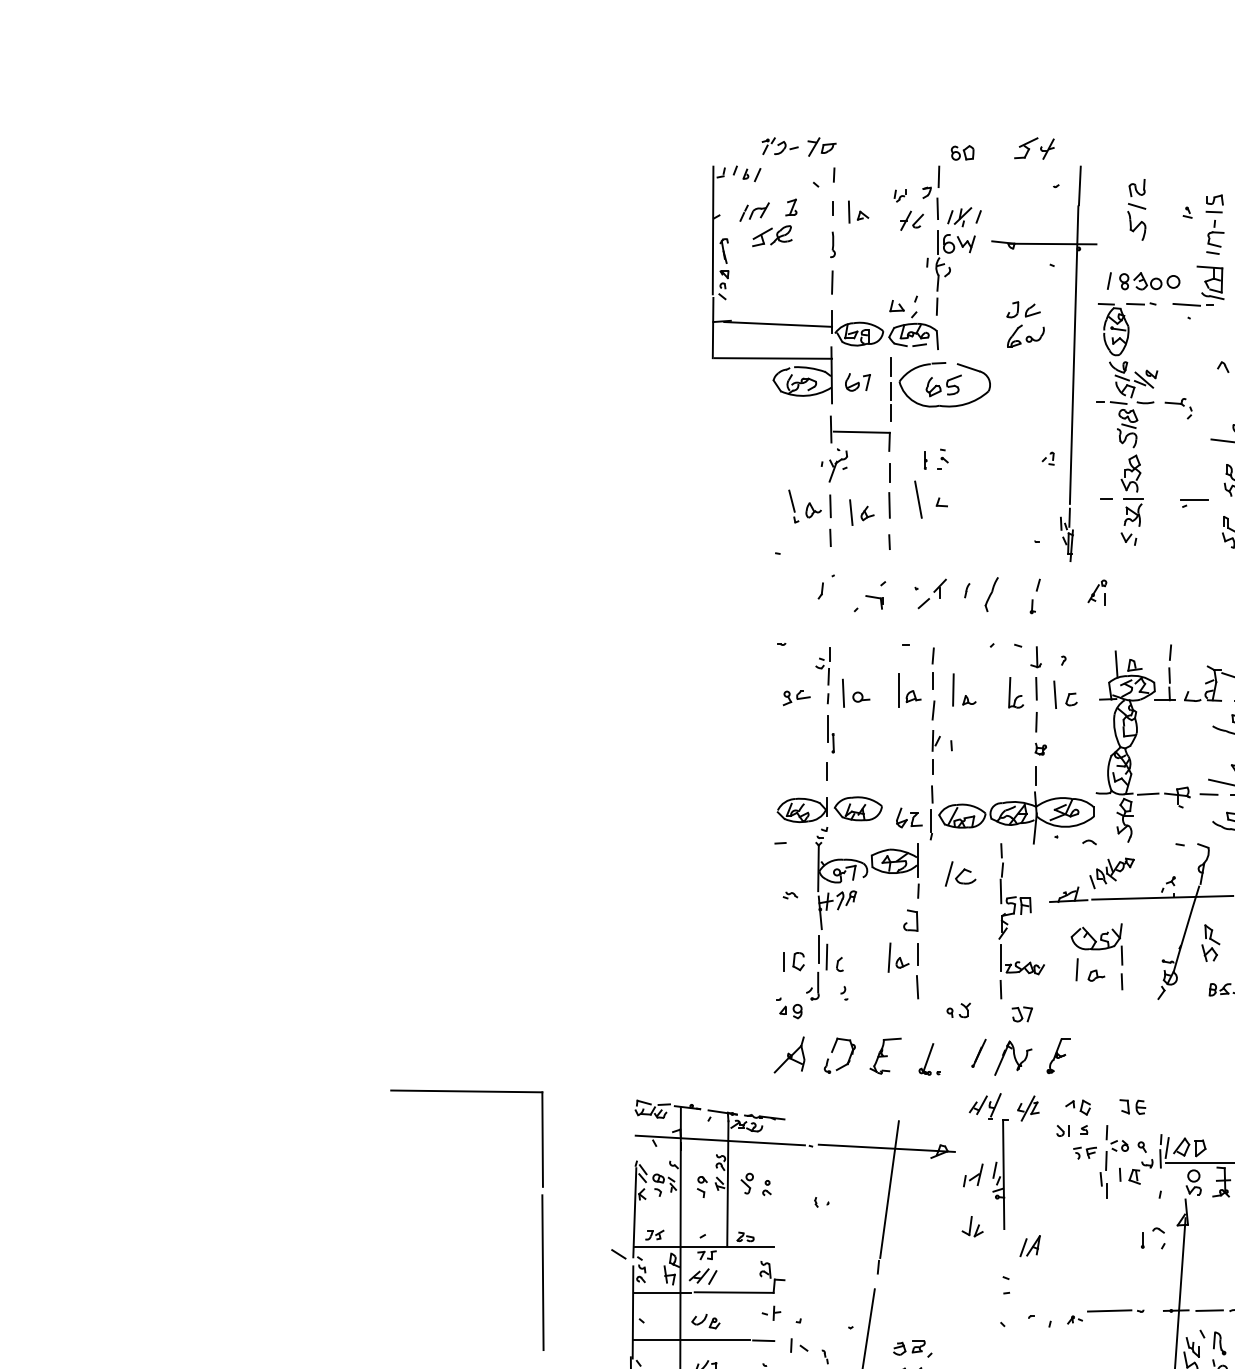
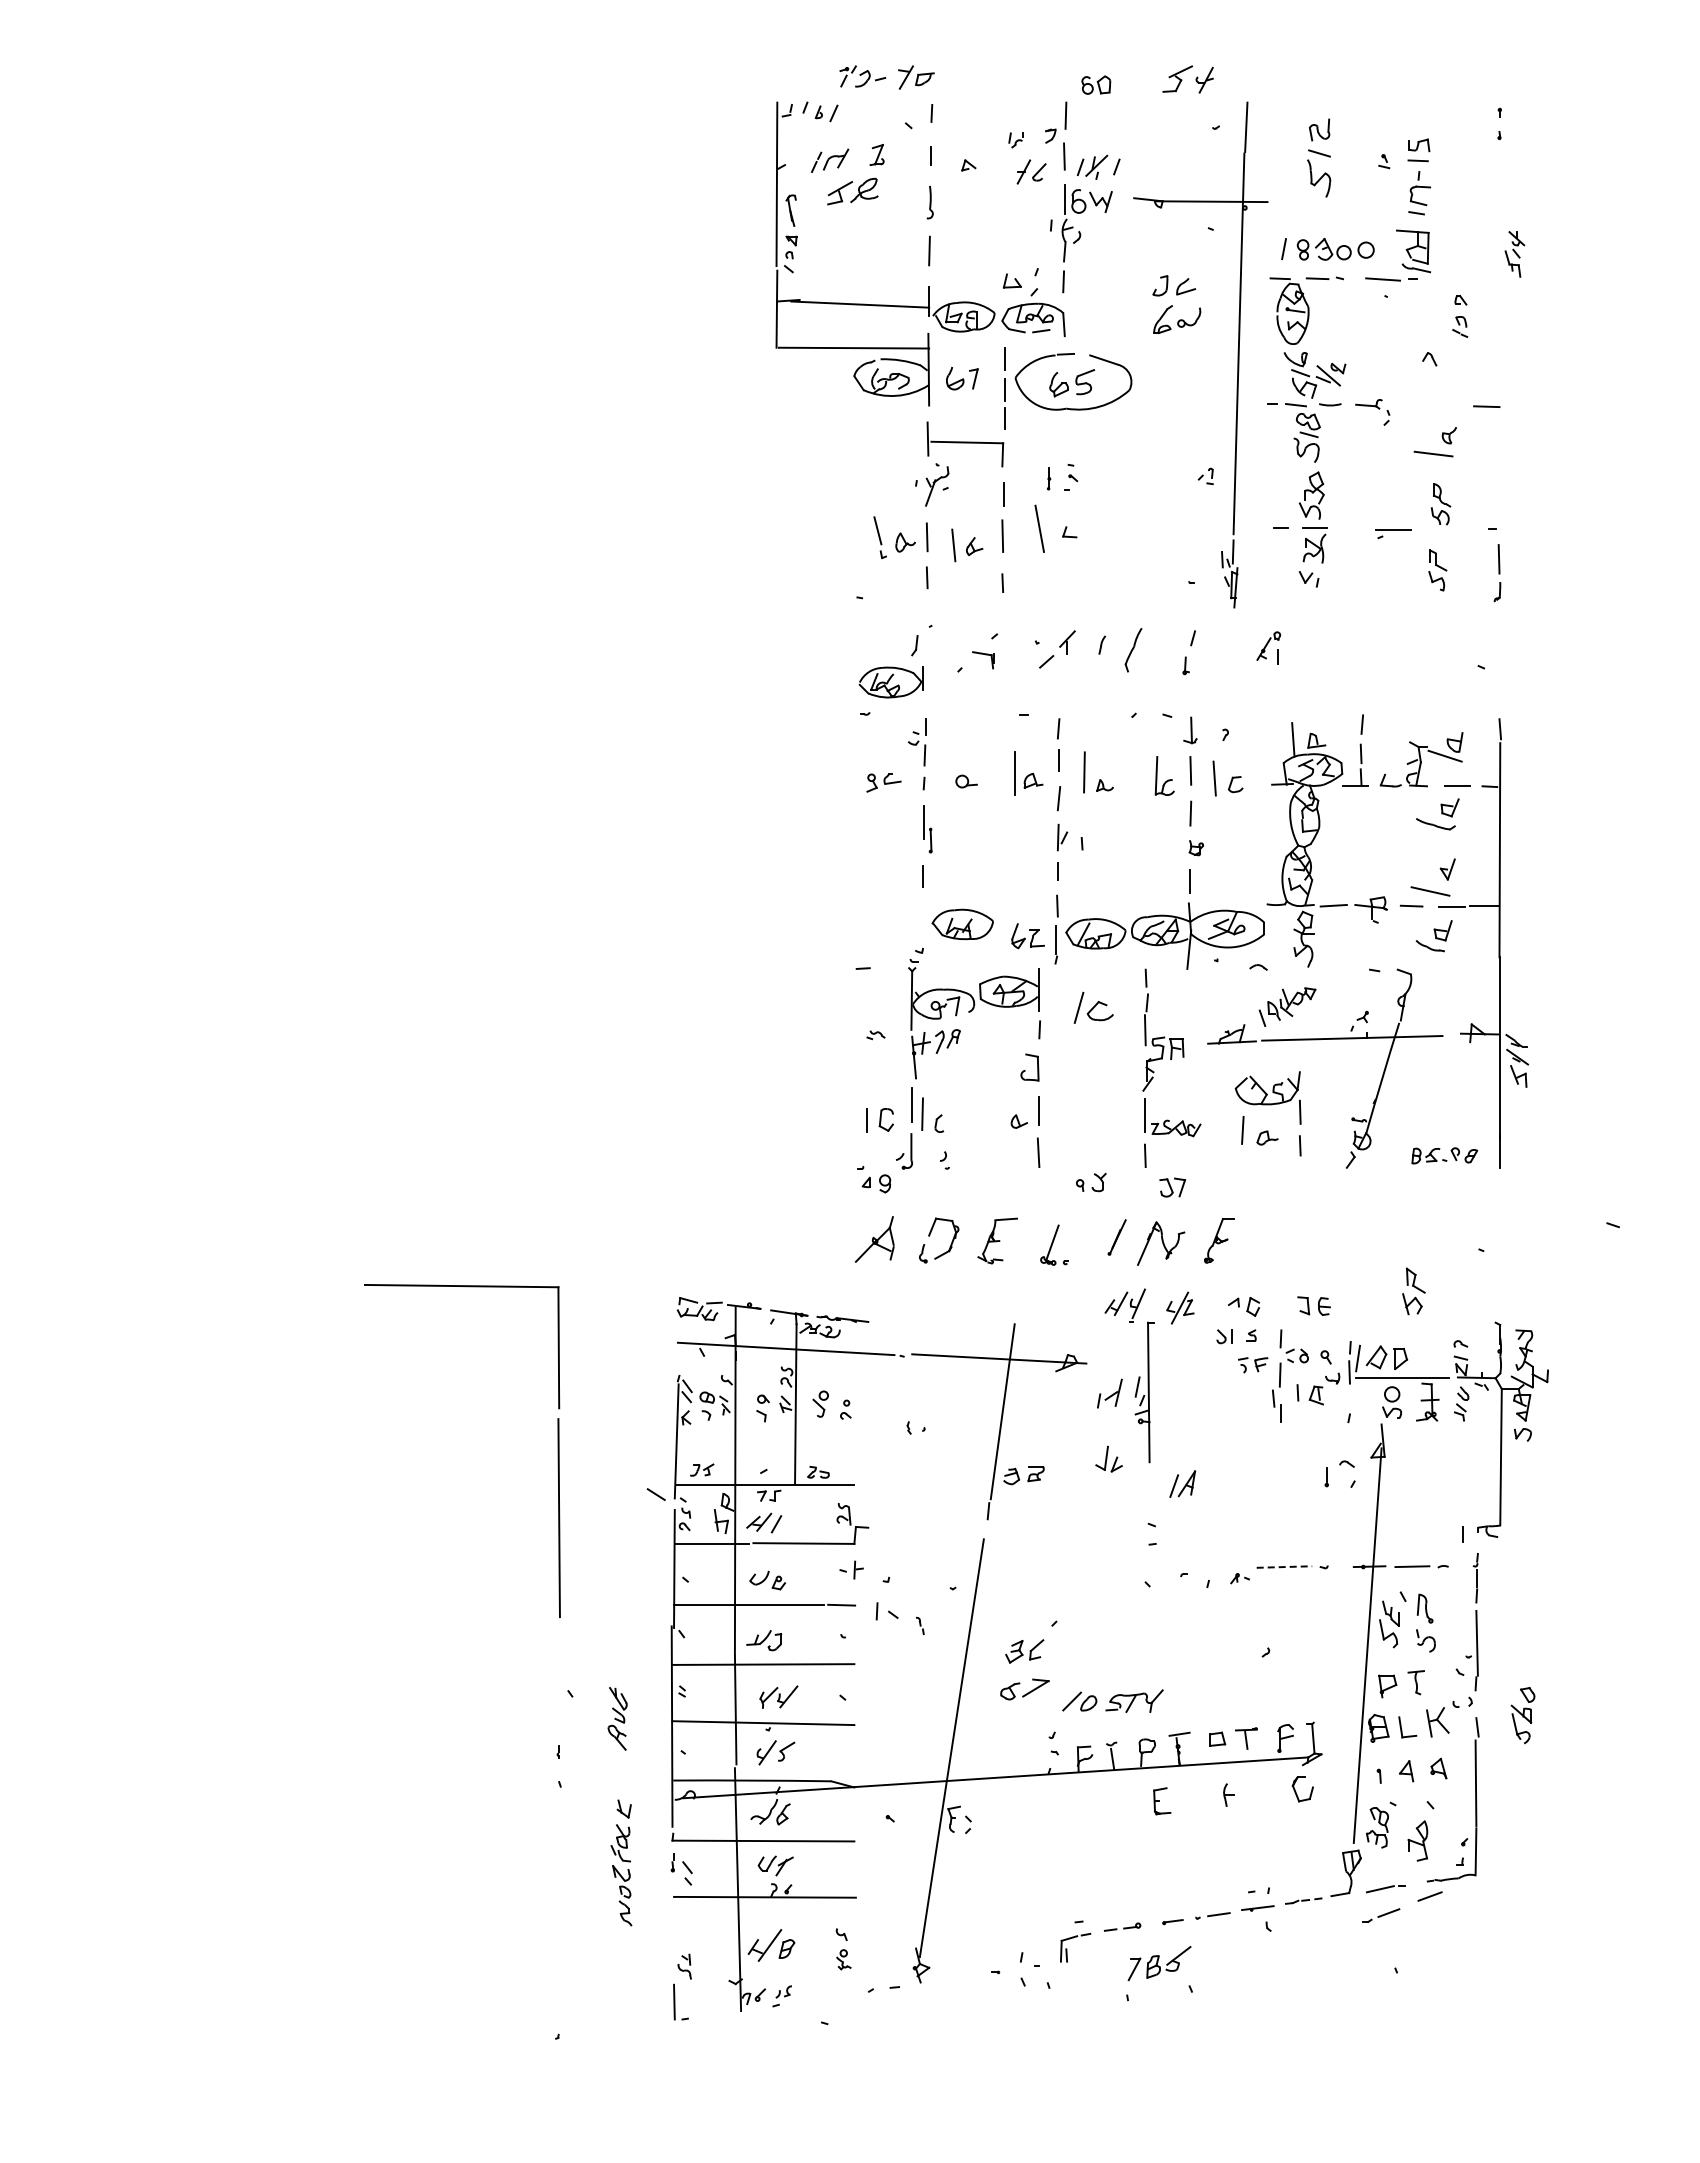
line: (848, 211) -> (950, 160), removed
line: (843, 693) -> (943, 776), removed
part: (801, 810) -> (890, 682), moved
part: (1210, 943) -> (1413, 1291), moved
line: (889, 957) -> (1002, 1114), removed
line: (1109, 1311) -> (1284, 1567), solid -> dashed
part: (908, 1348) -> (1023, 1475), moved

